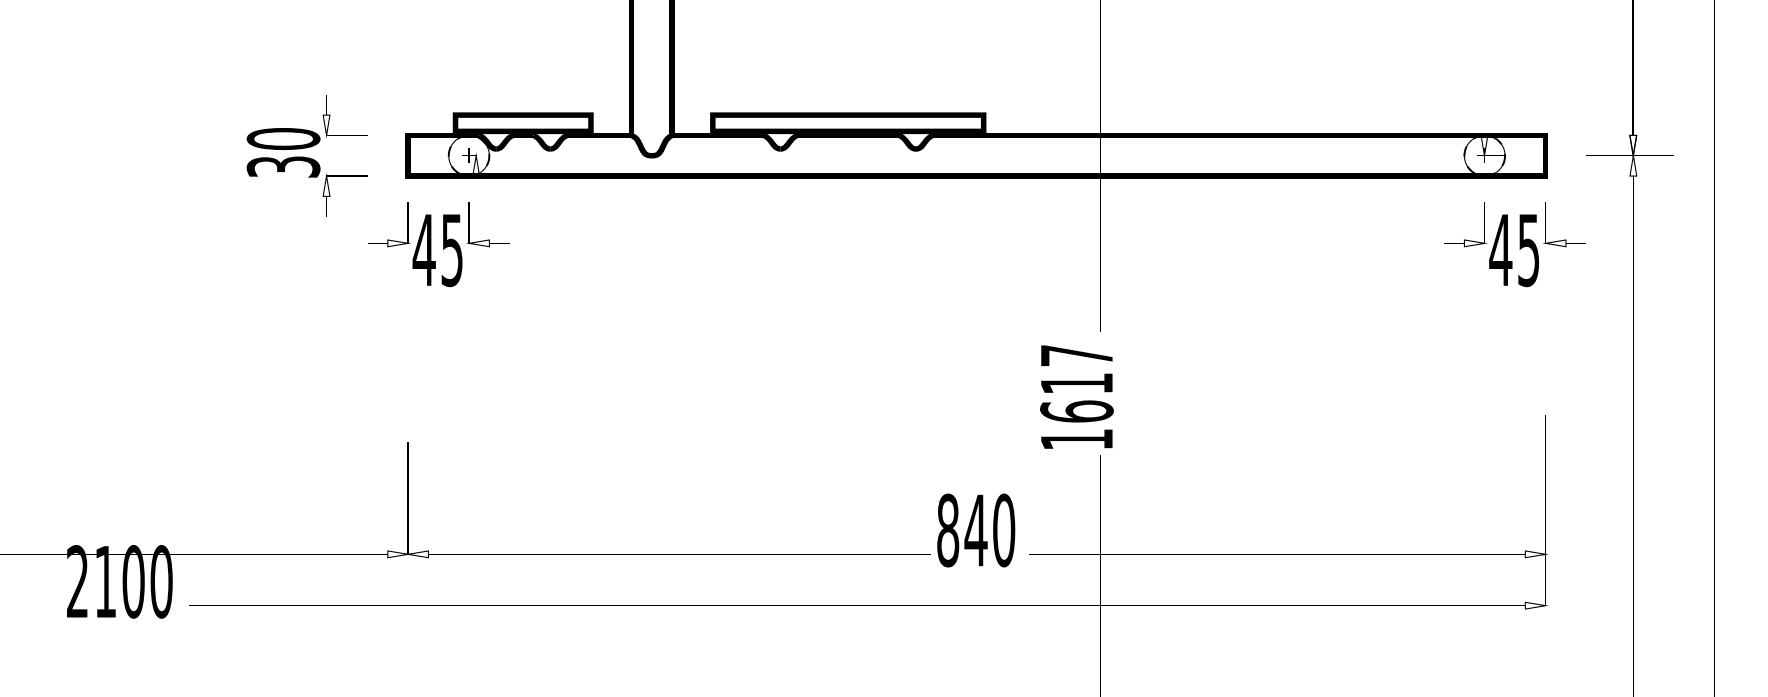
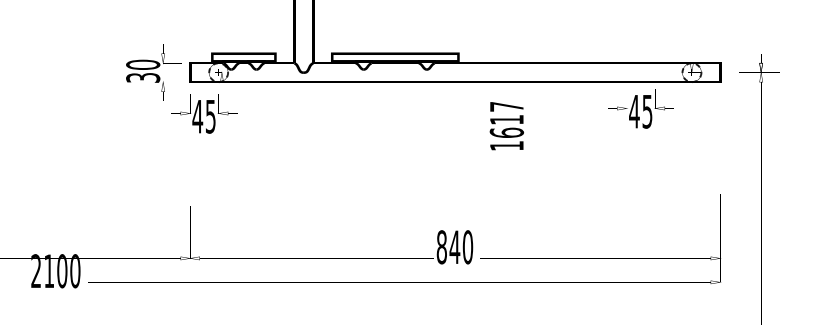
text: (305, 155) -> (153, 72), moved
text: (1513, 243) -> (640, 108), moved
text: (1076, 397) -> (506, 126), moved

